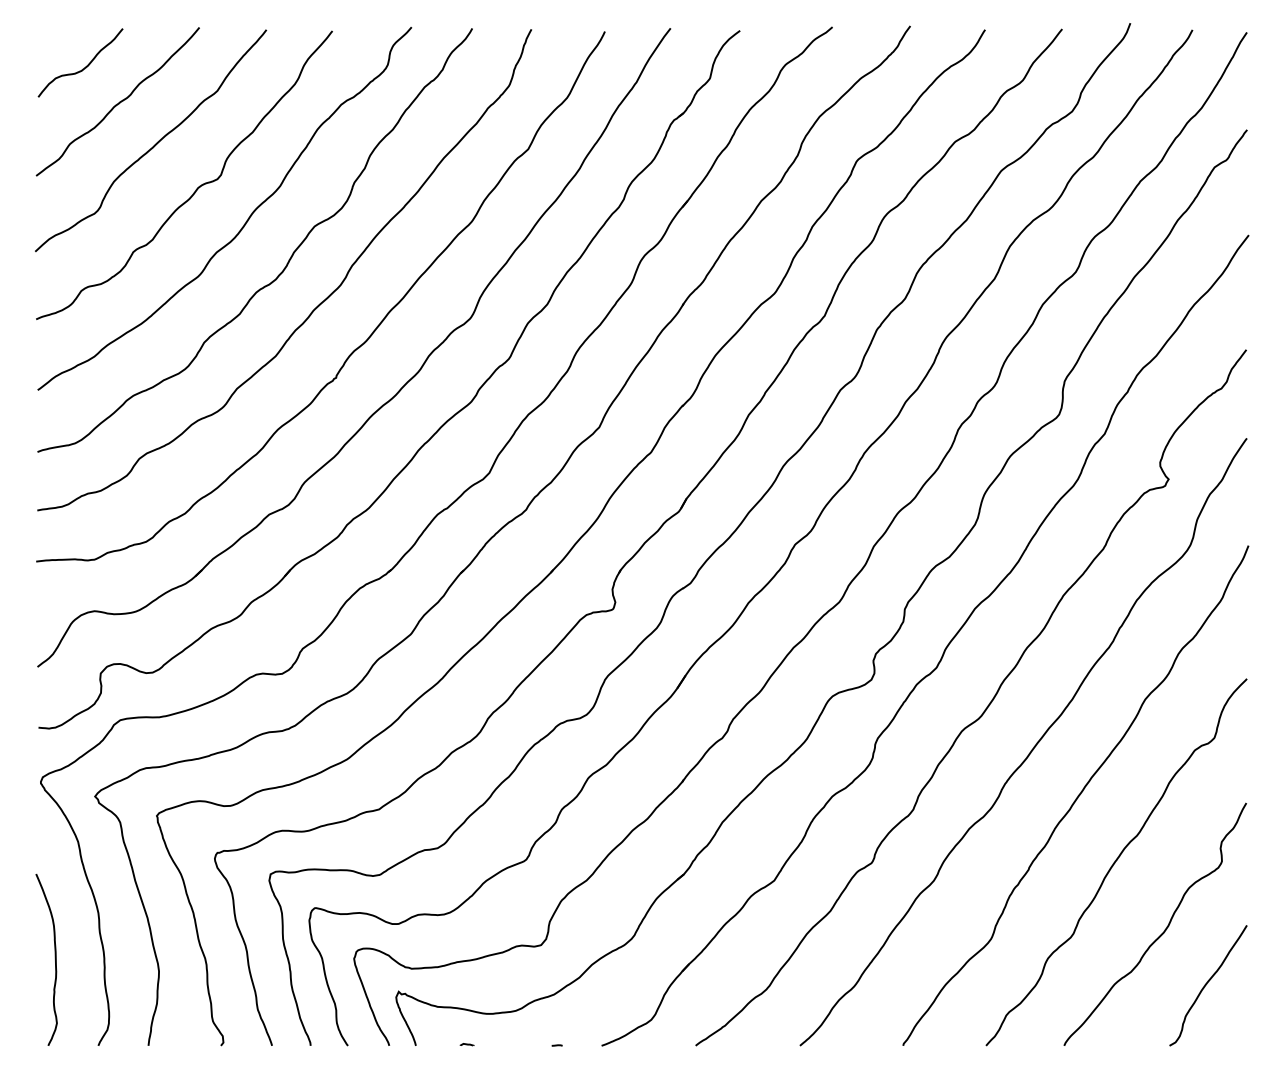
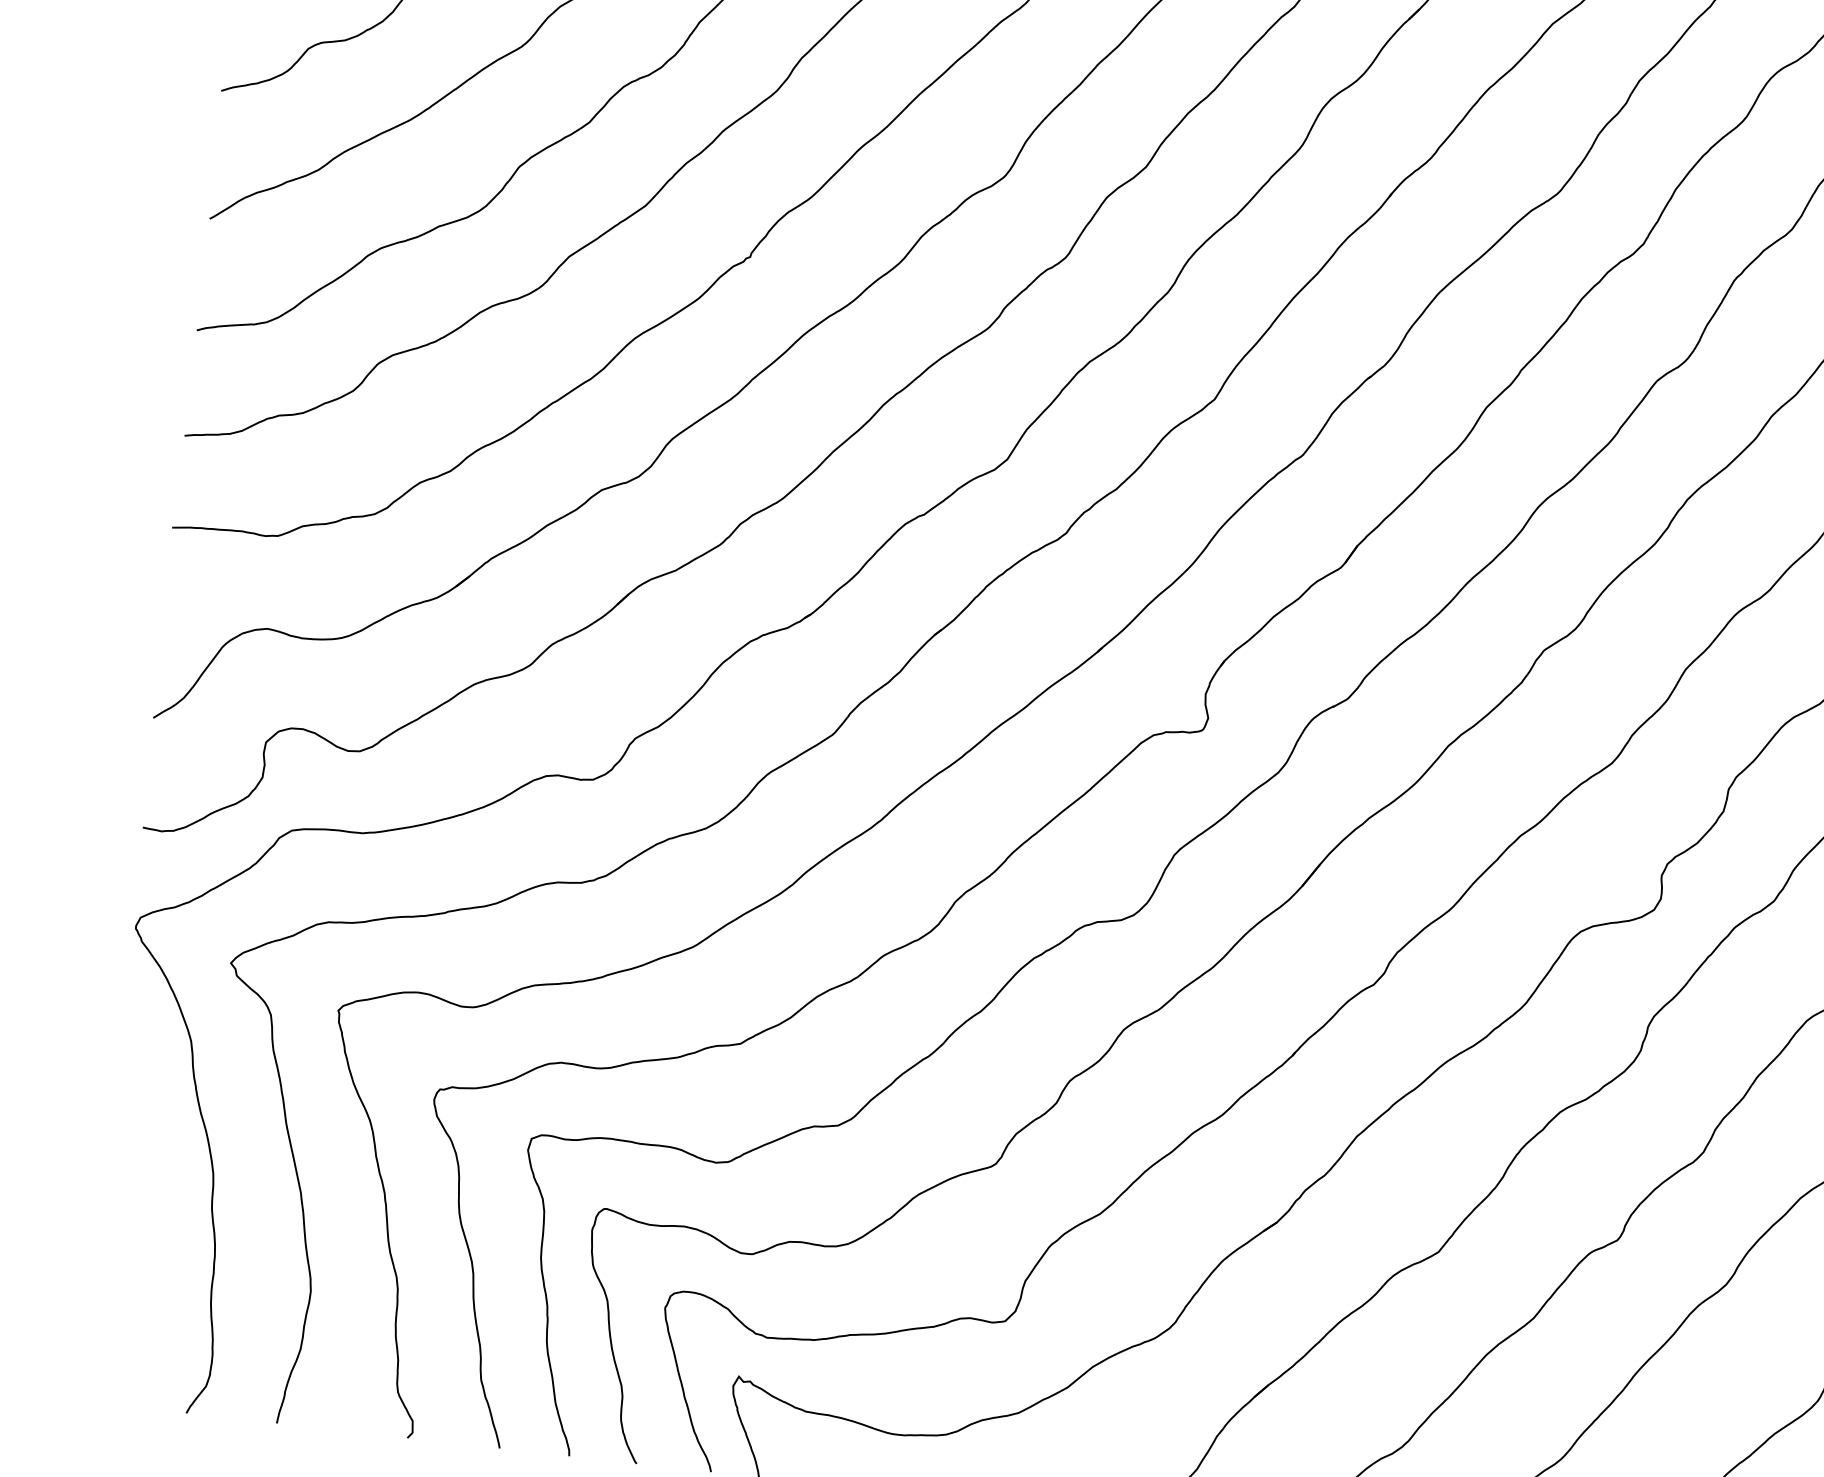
curve: (54, 958) -> (124, 1246), removed

